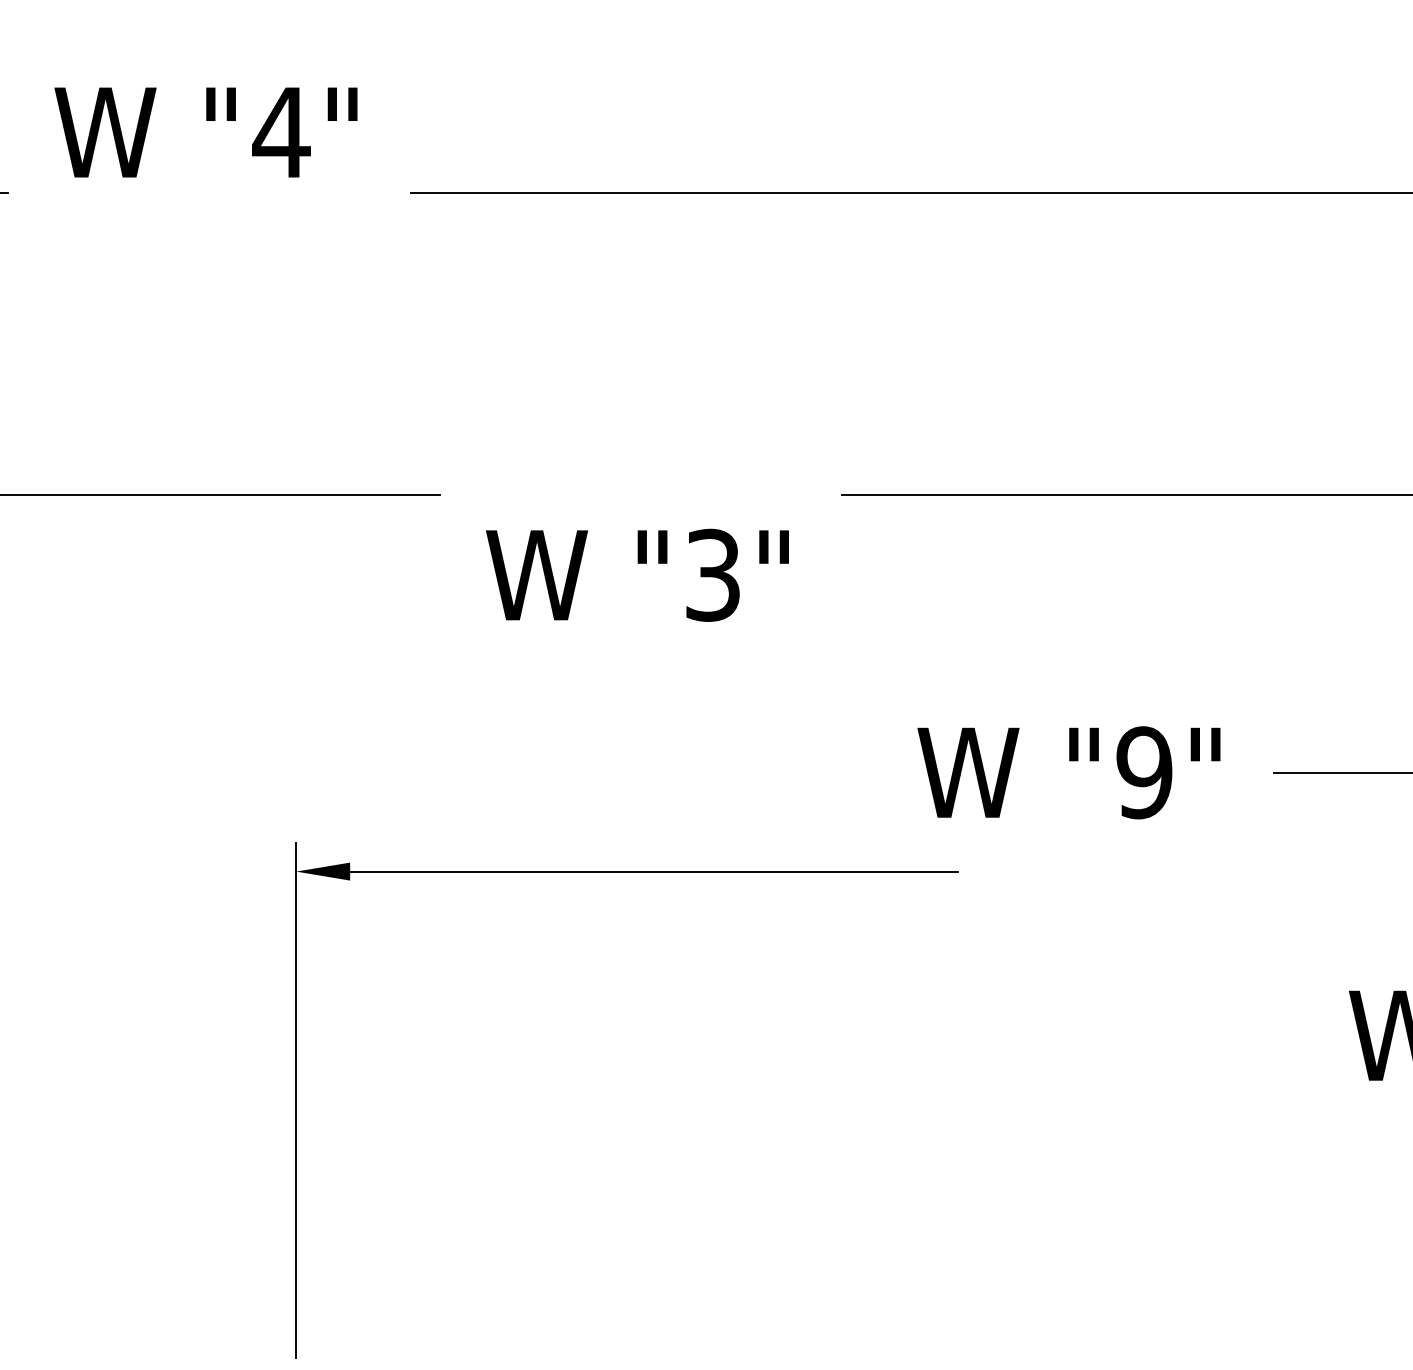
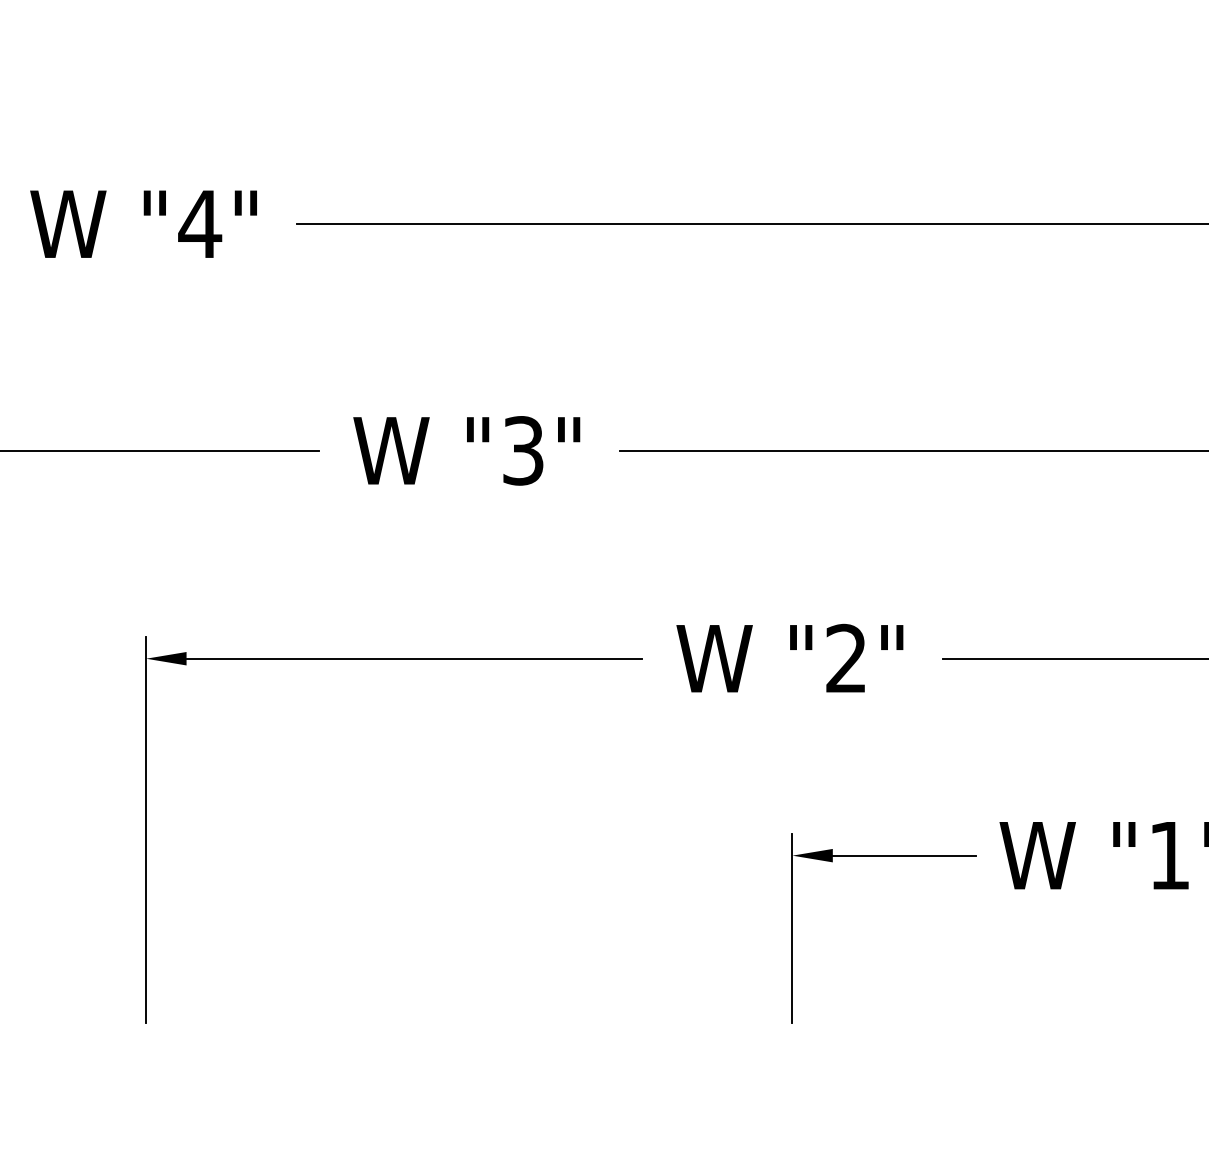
text: (205, 131) -> (143, 223), moved
text: (637, 574) -> (466, 450), moved
text: (1144, 772) -> (846, 658), "9" -> "2"
part: (626, 872) -> (393, 659), moved
part: (1193, 1036) -> (883, 856), added

